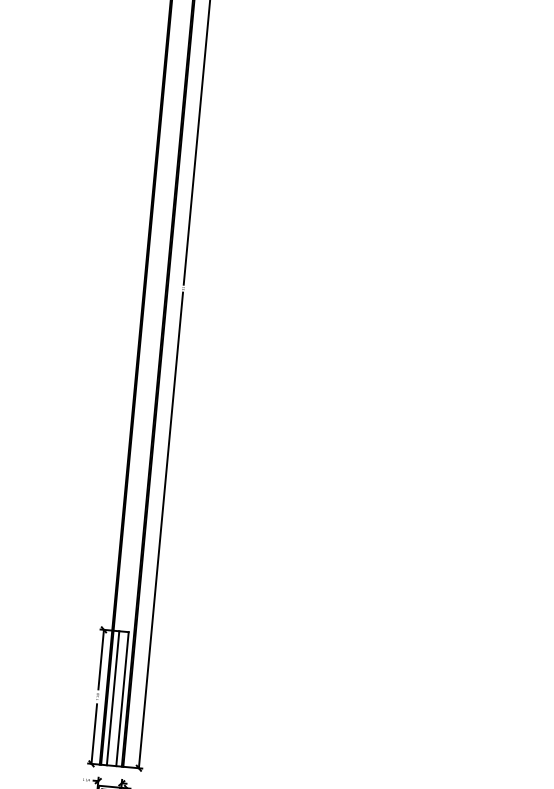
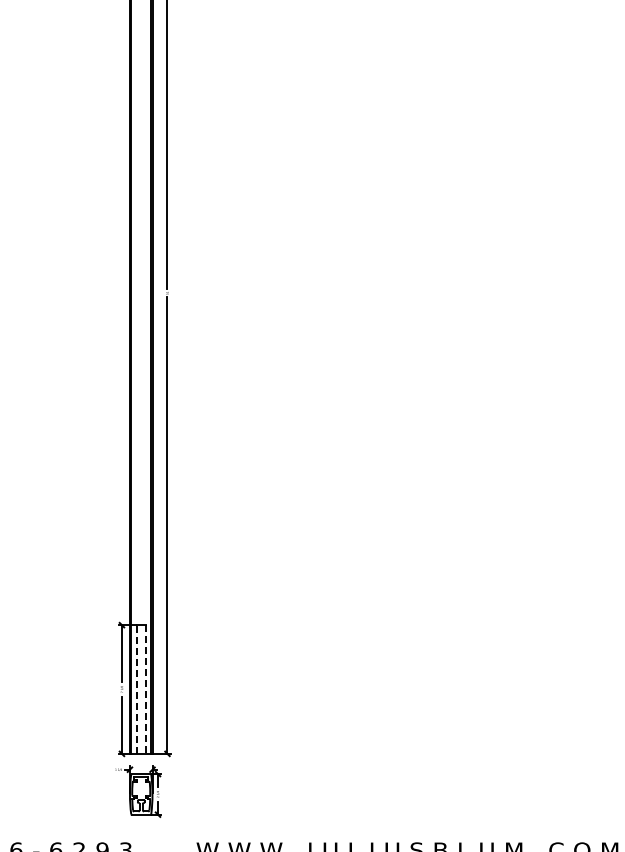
line: (112, 698) -> (136, 689), solid -> dashed
line: (122, 700) -> (145, 690), solid -> dashed

